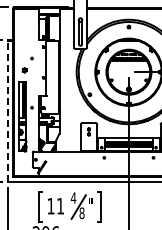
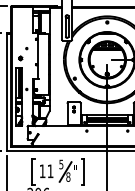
line: (7, 111) -> (6, 92), dashed -> solid
text: (73, 197) -> (61, 164), 4 -> 5

